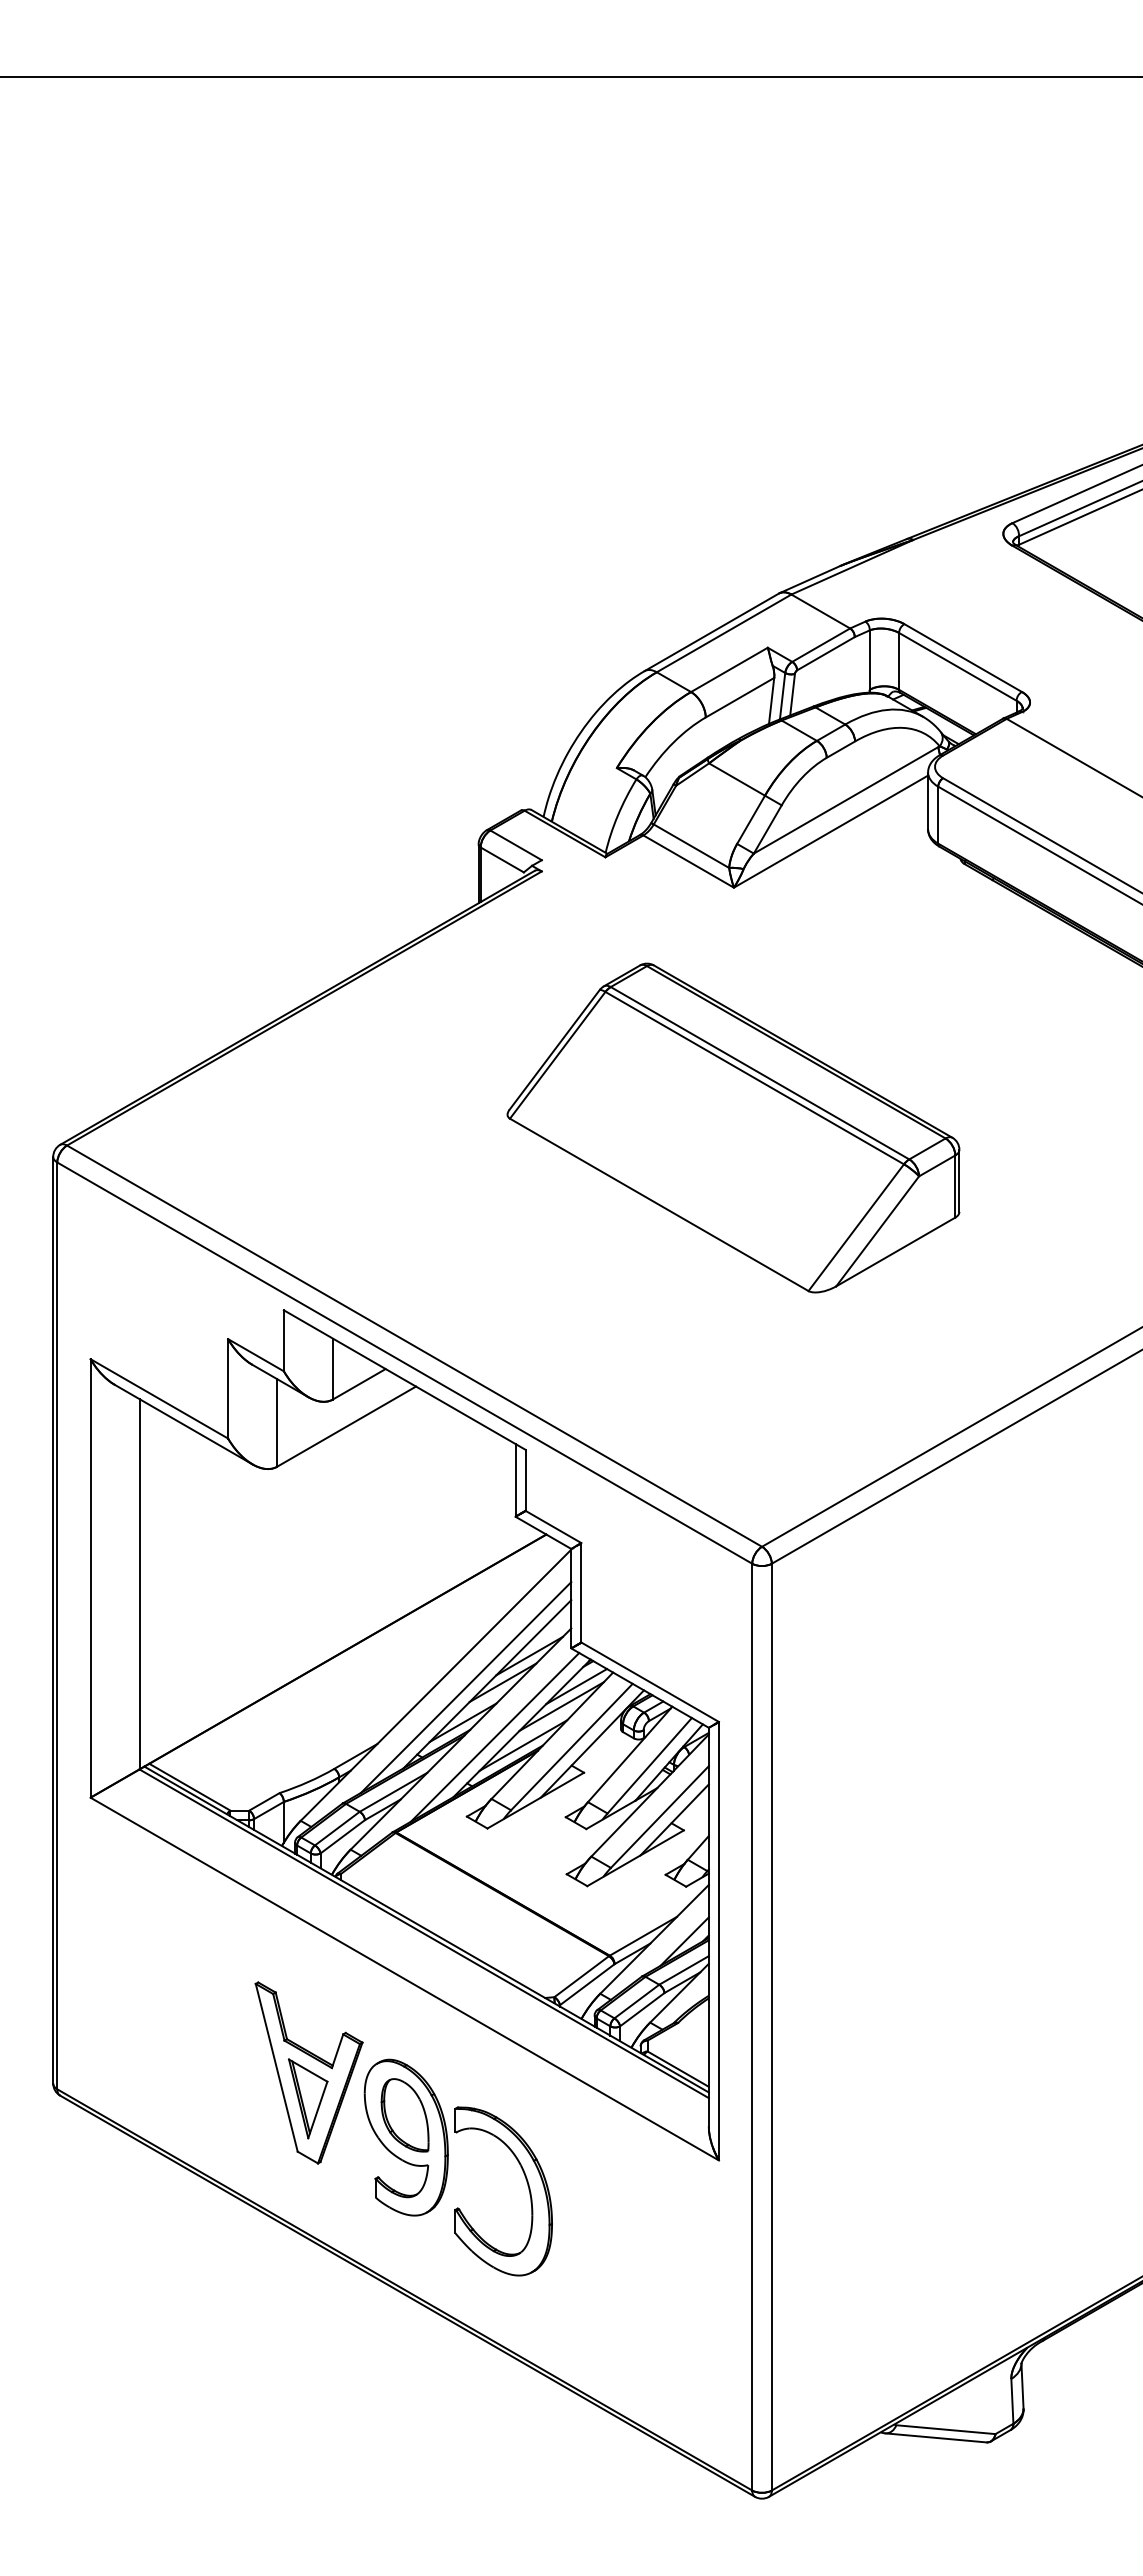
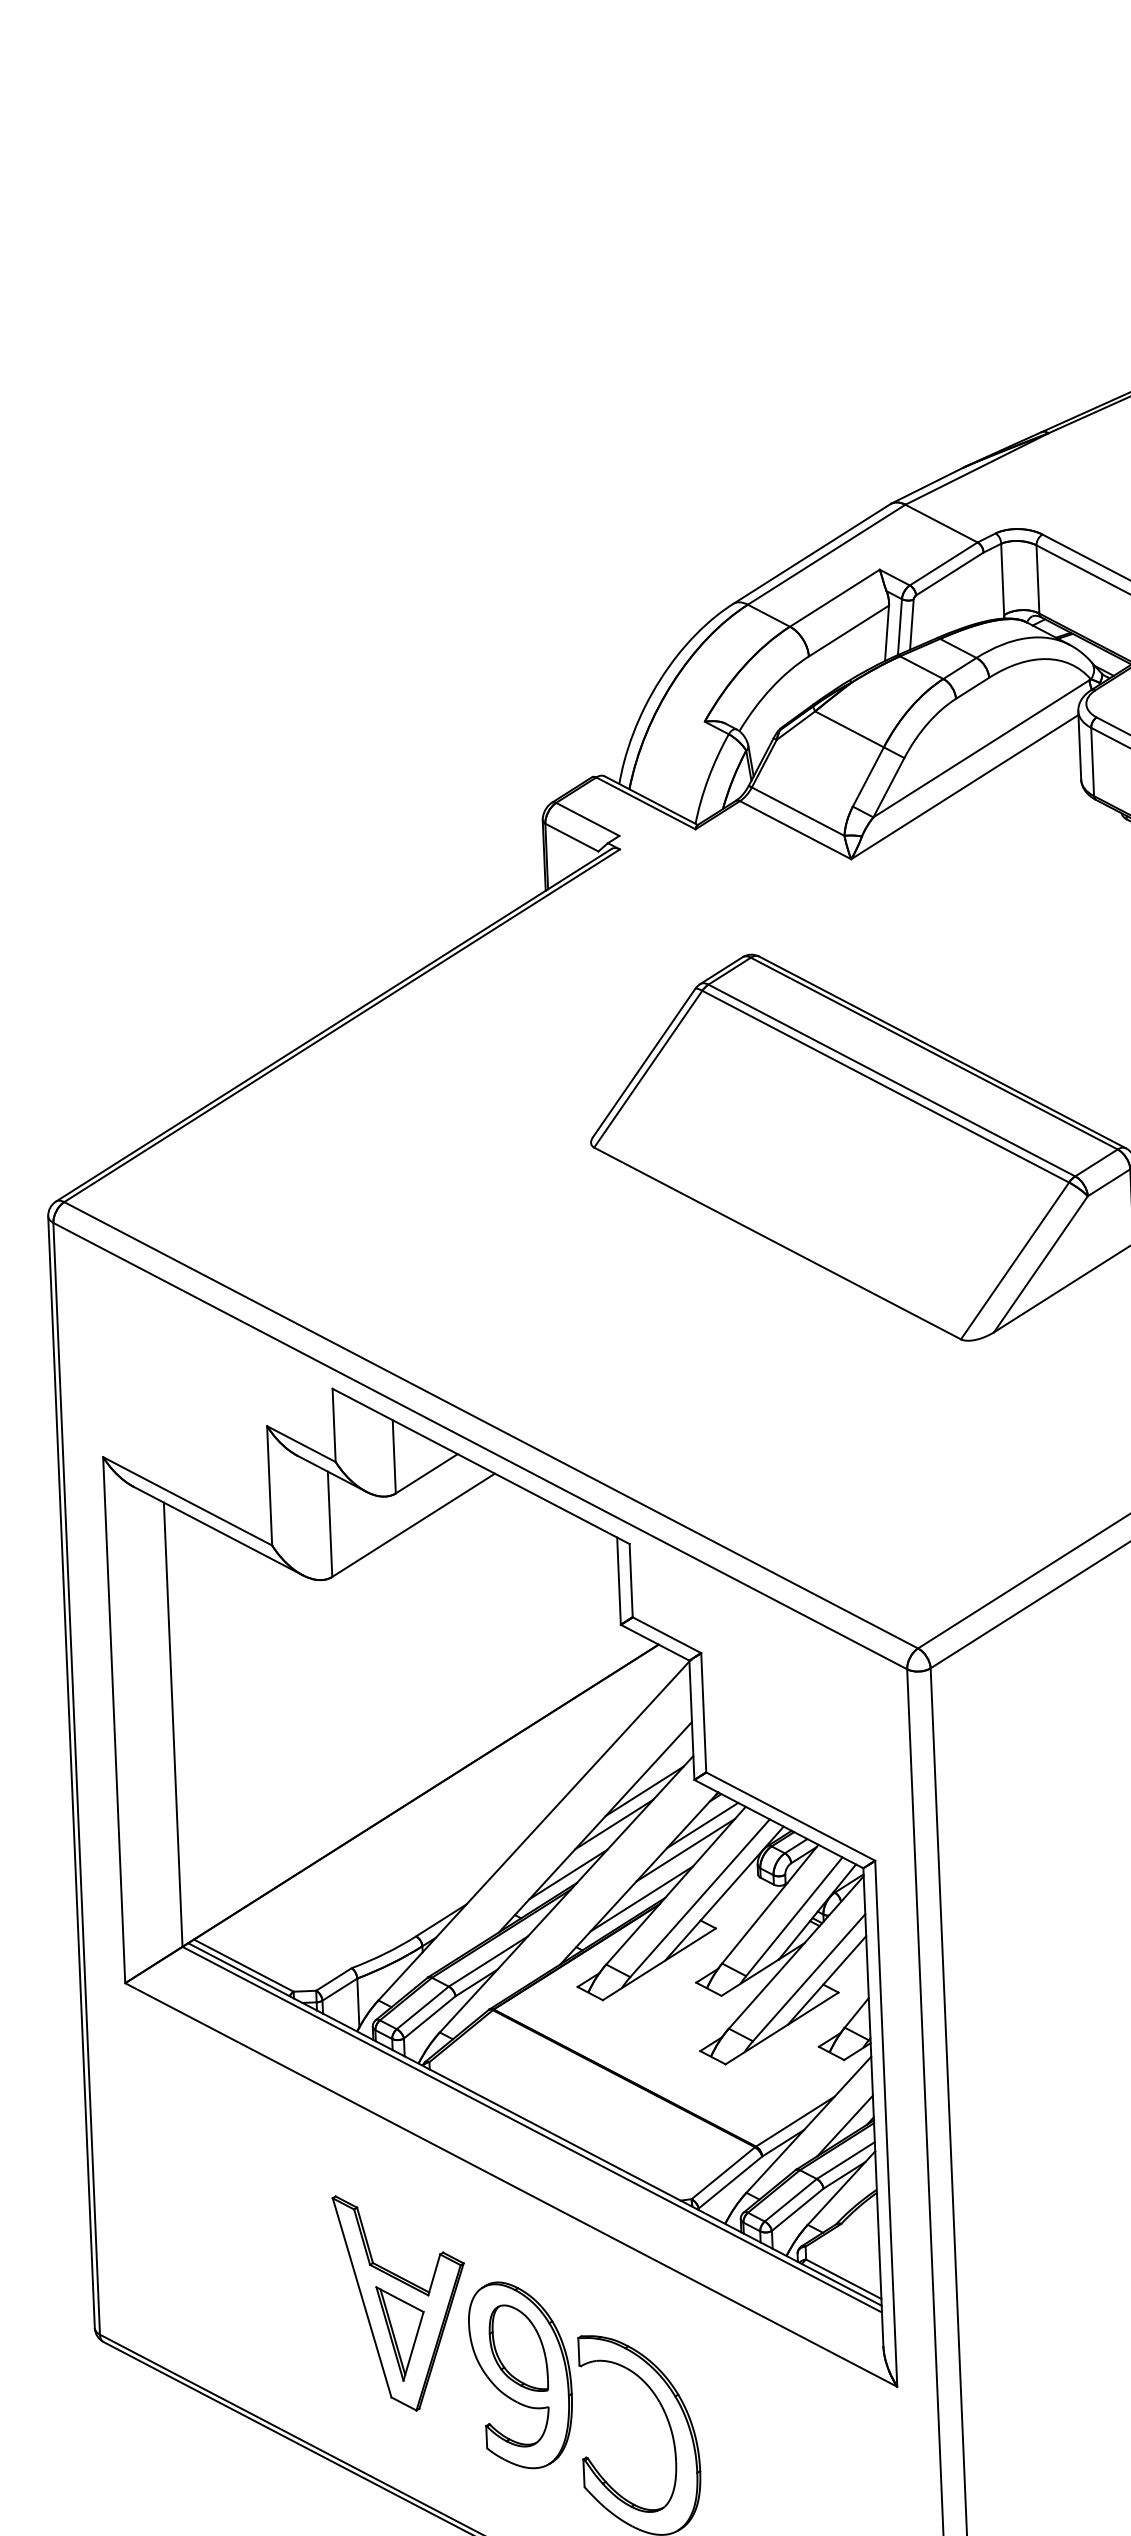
line: (465, 1687) -> (569, 1832), removed
line: (494, 1737) -> (606, 1890), removed

